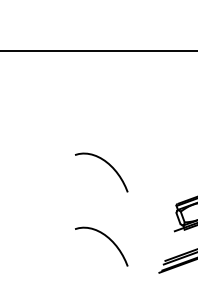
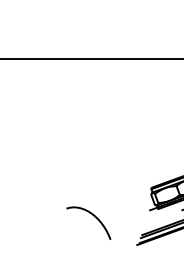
curve: (107, 164) -> (93, 154), removed

